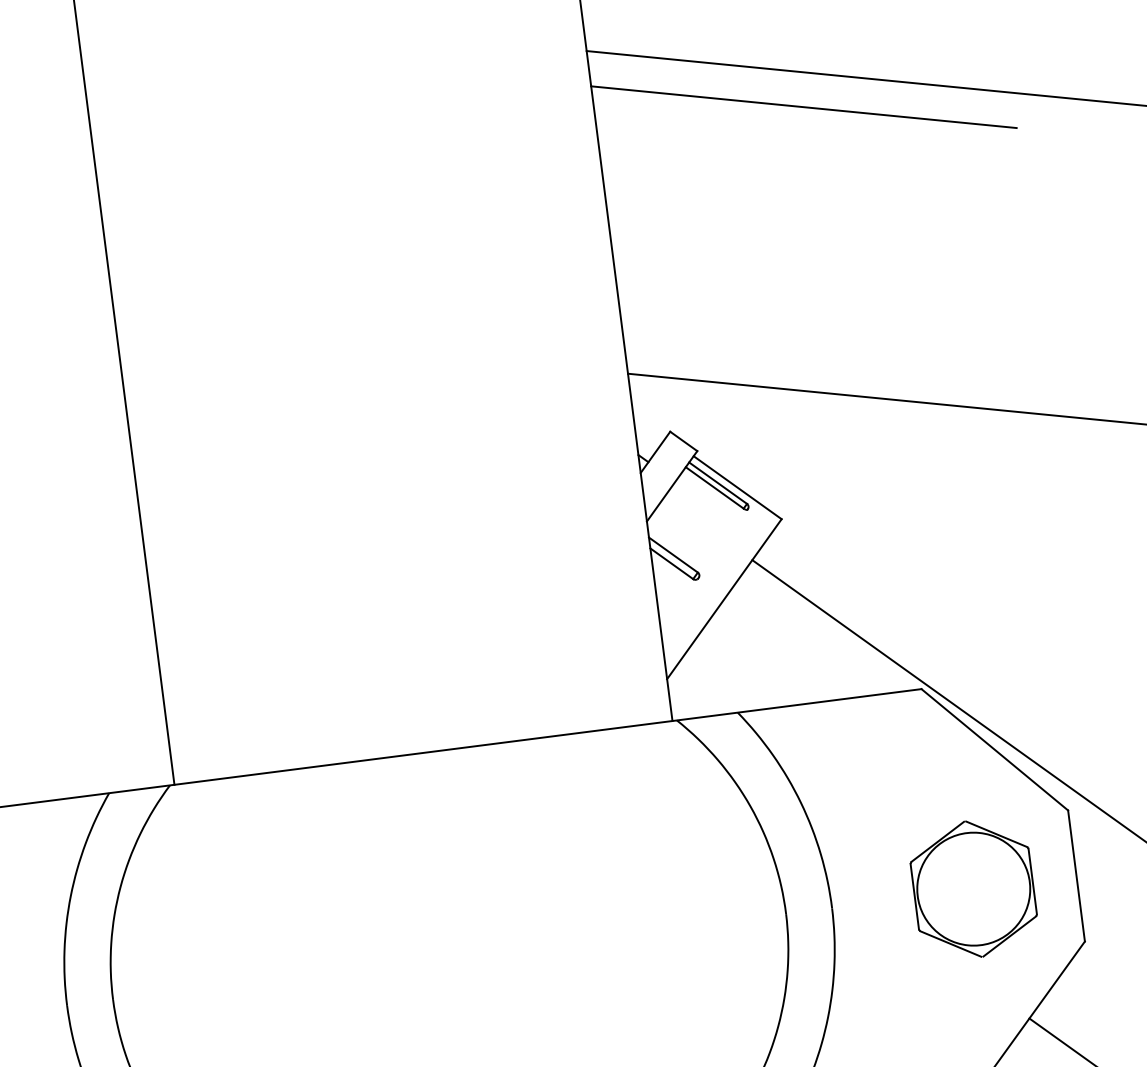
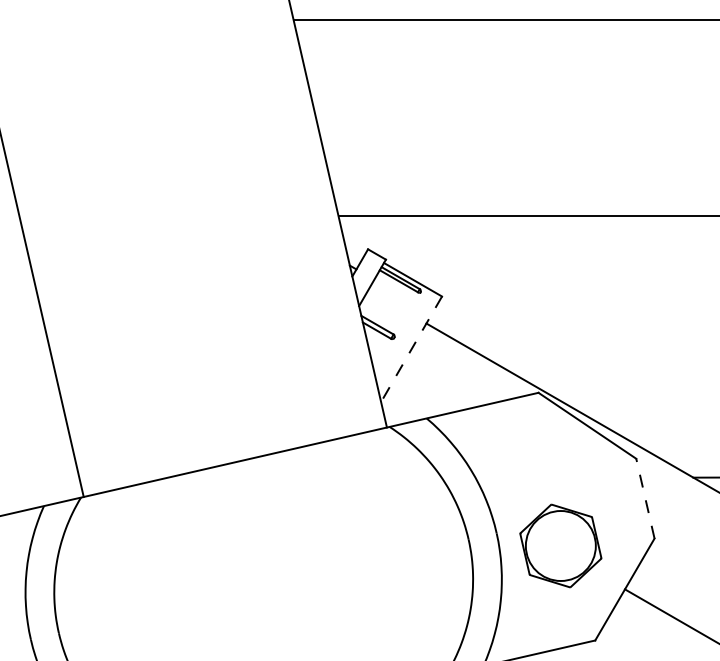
line: (803, 107) -> (430, 41), removed
line: (724, 599) -> (411, 349), solid -> dashed
line: (1076, 875) -> (645, 498), solid -> dashed
part: (973, 888) -> (560, 545), moved

